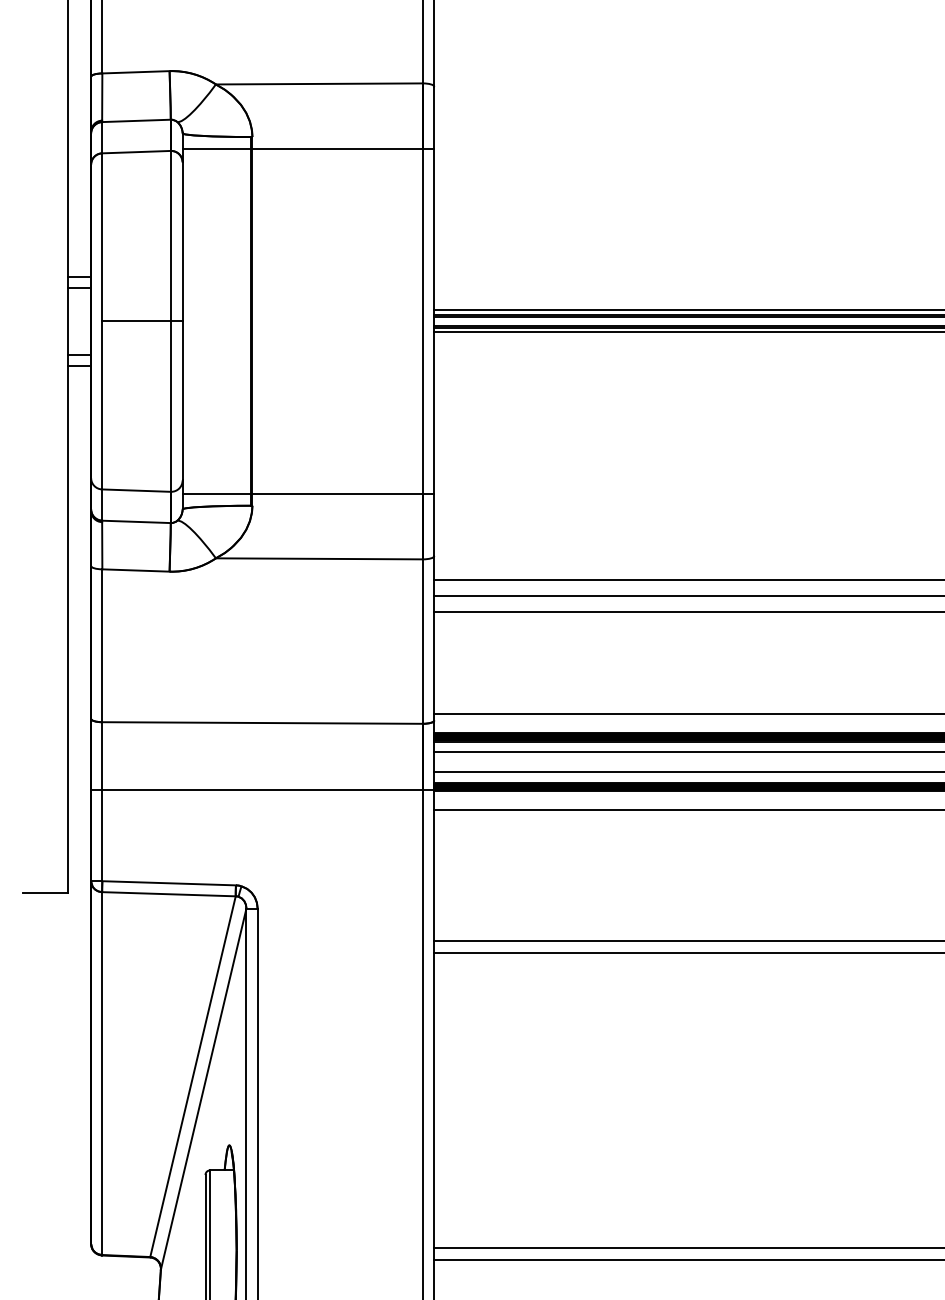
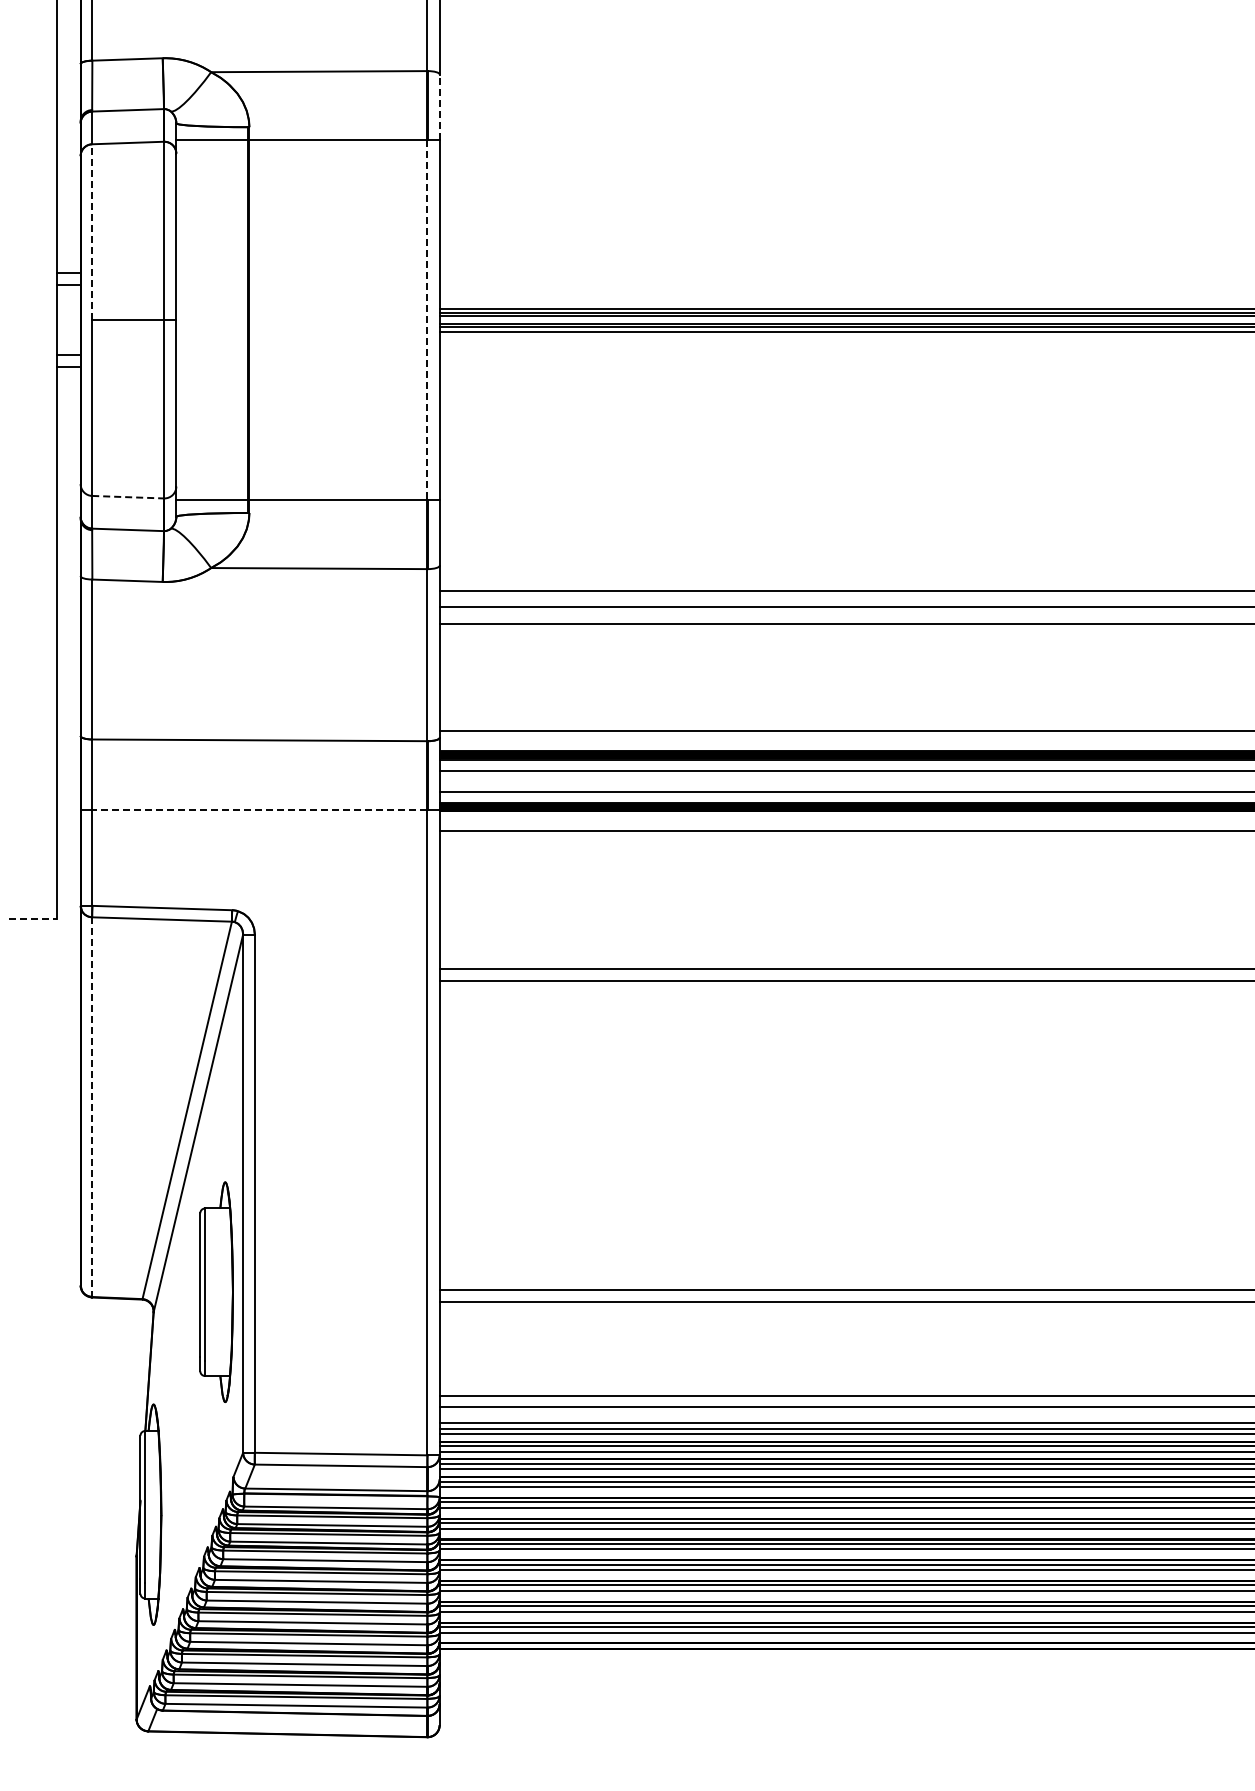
line: (434, 118) -> (439, 107), solid -> dashed
line: (102, 237) -> (92, 232), solid -> dashed
line: (422, 321) -> (427, 320), solid -> dashed
line: (136, 490) -> (128, 497), solid -> dashed
line: (262, 790) -> (259, 810), solid -> dashed
line: (45, 893) -> (32, 918), solid -> dashed
line: (102, 1073) -> (92, 1107), solid -> dashed

